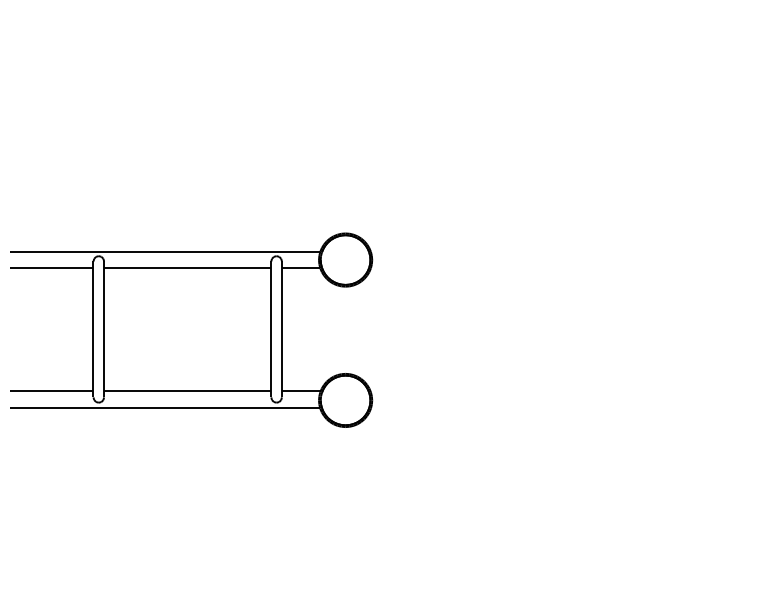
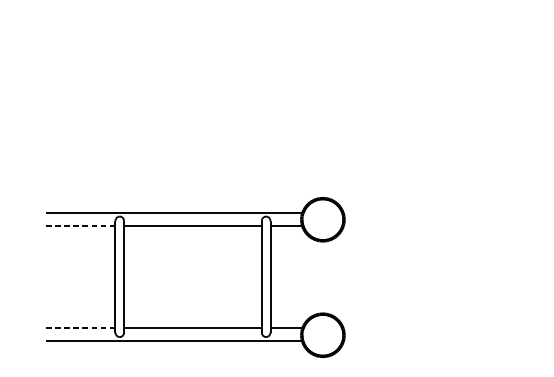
line: (51, 268) -> (80, 226), solid -> dashed
line: (51, 391) -> (80, 327), solid -> dashed

